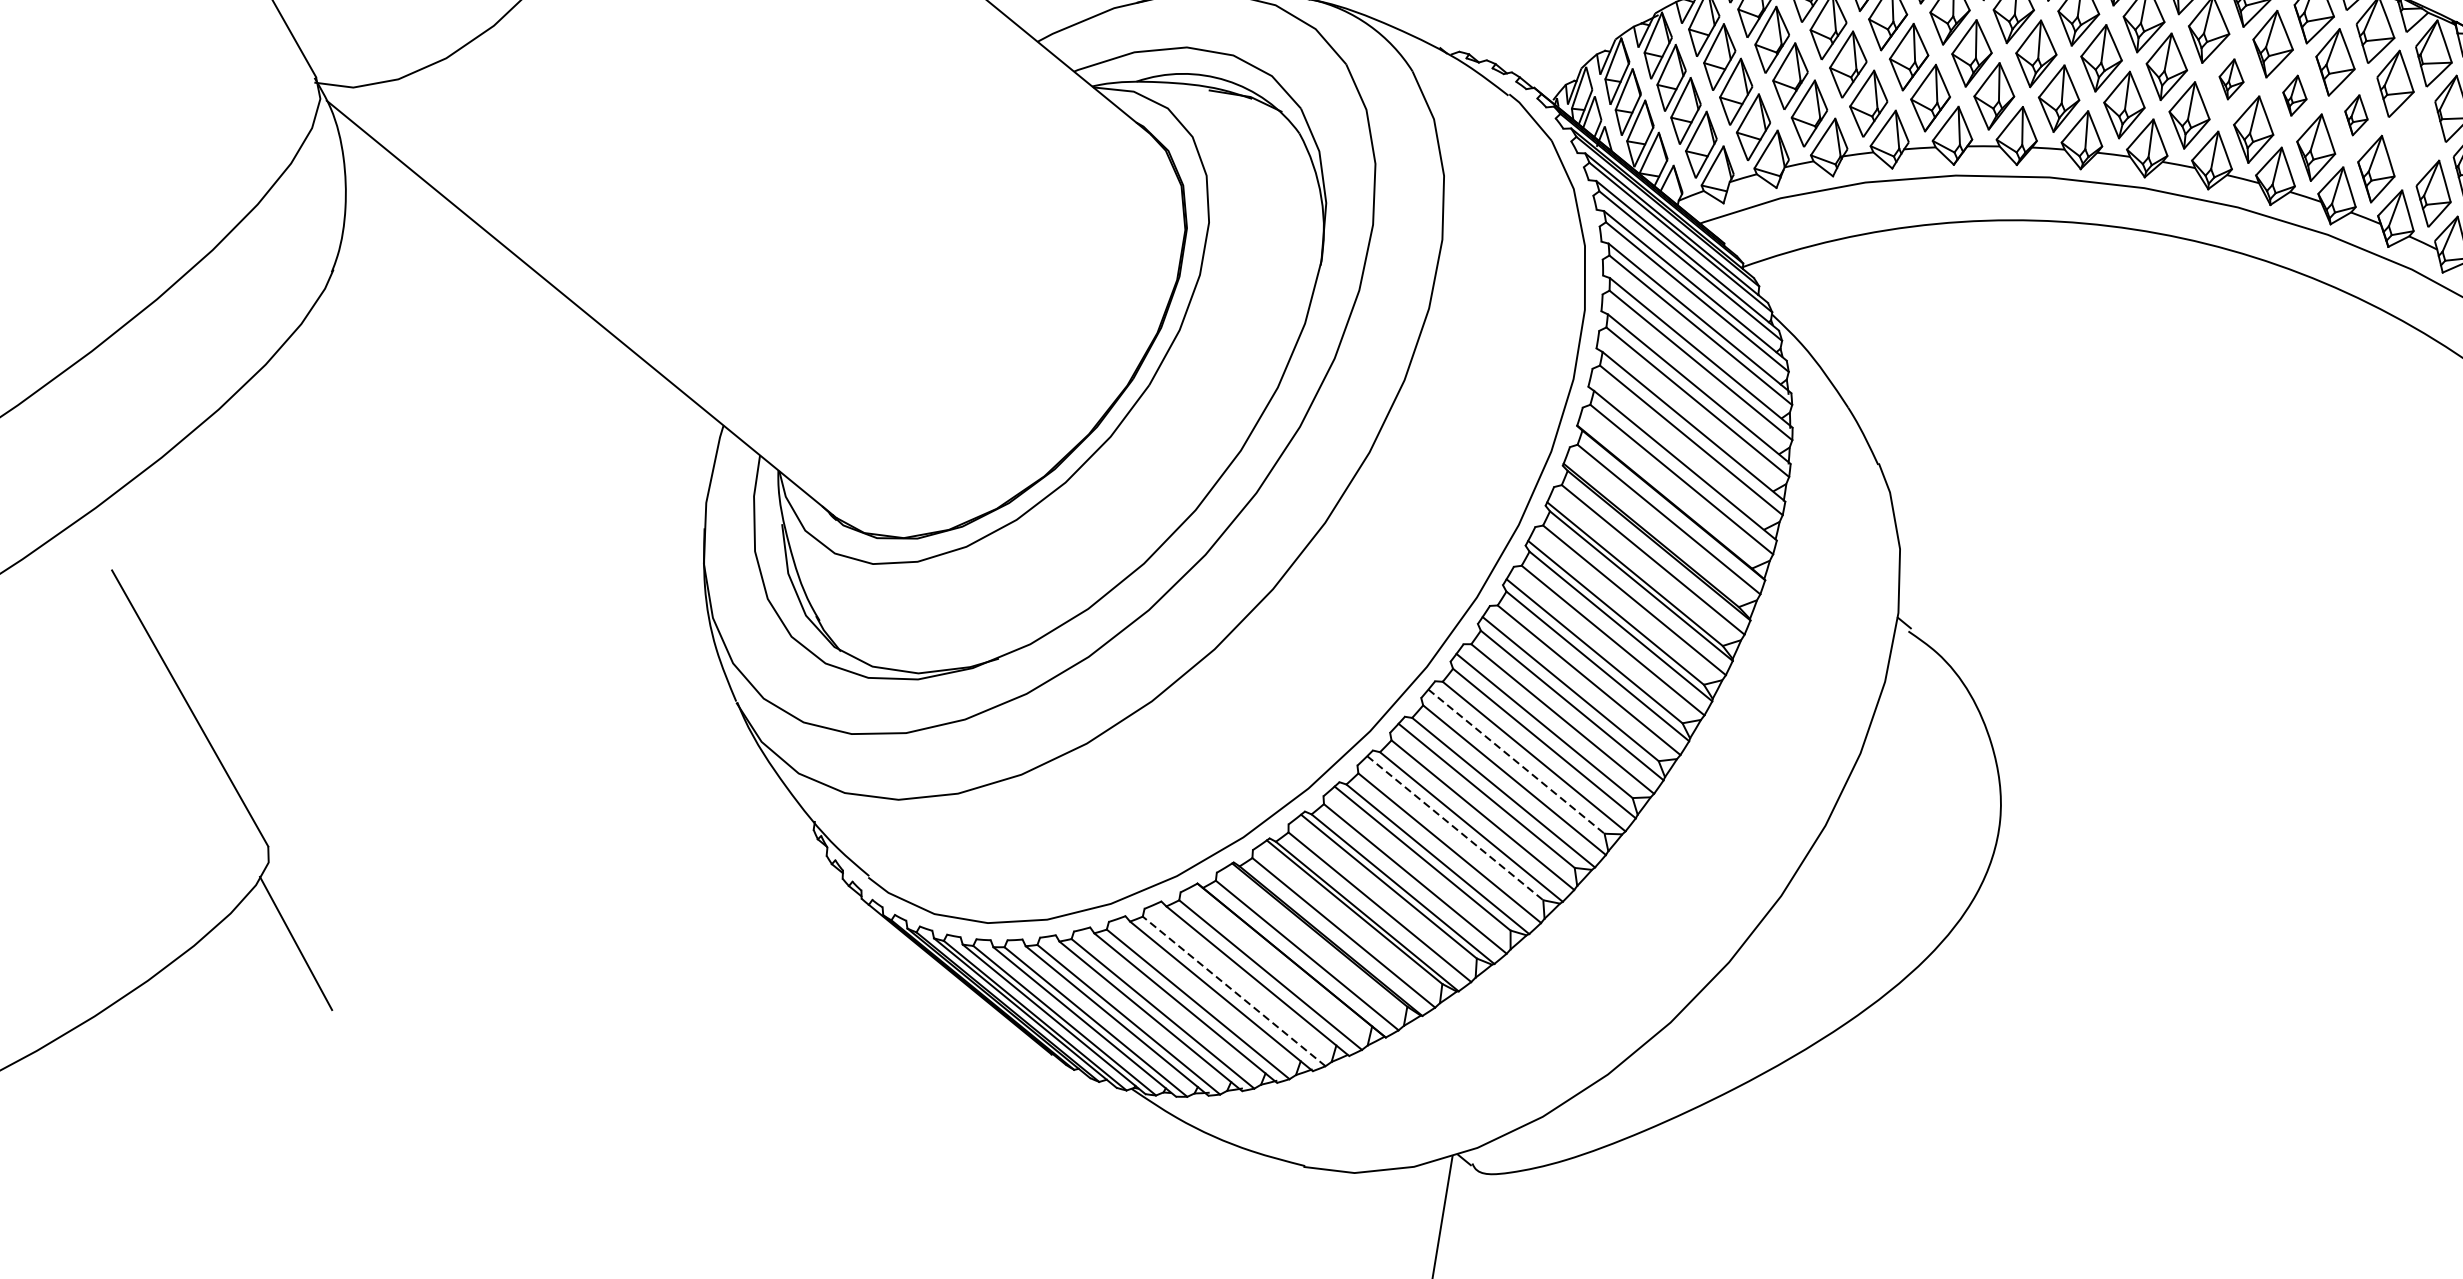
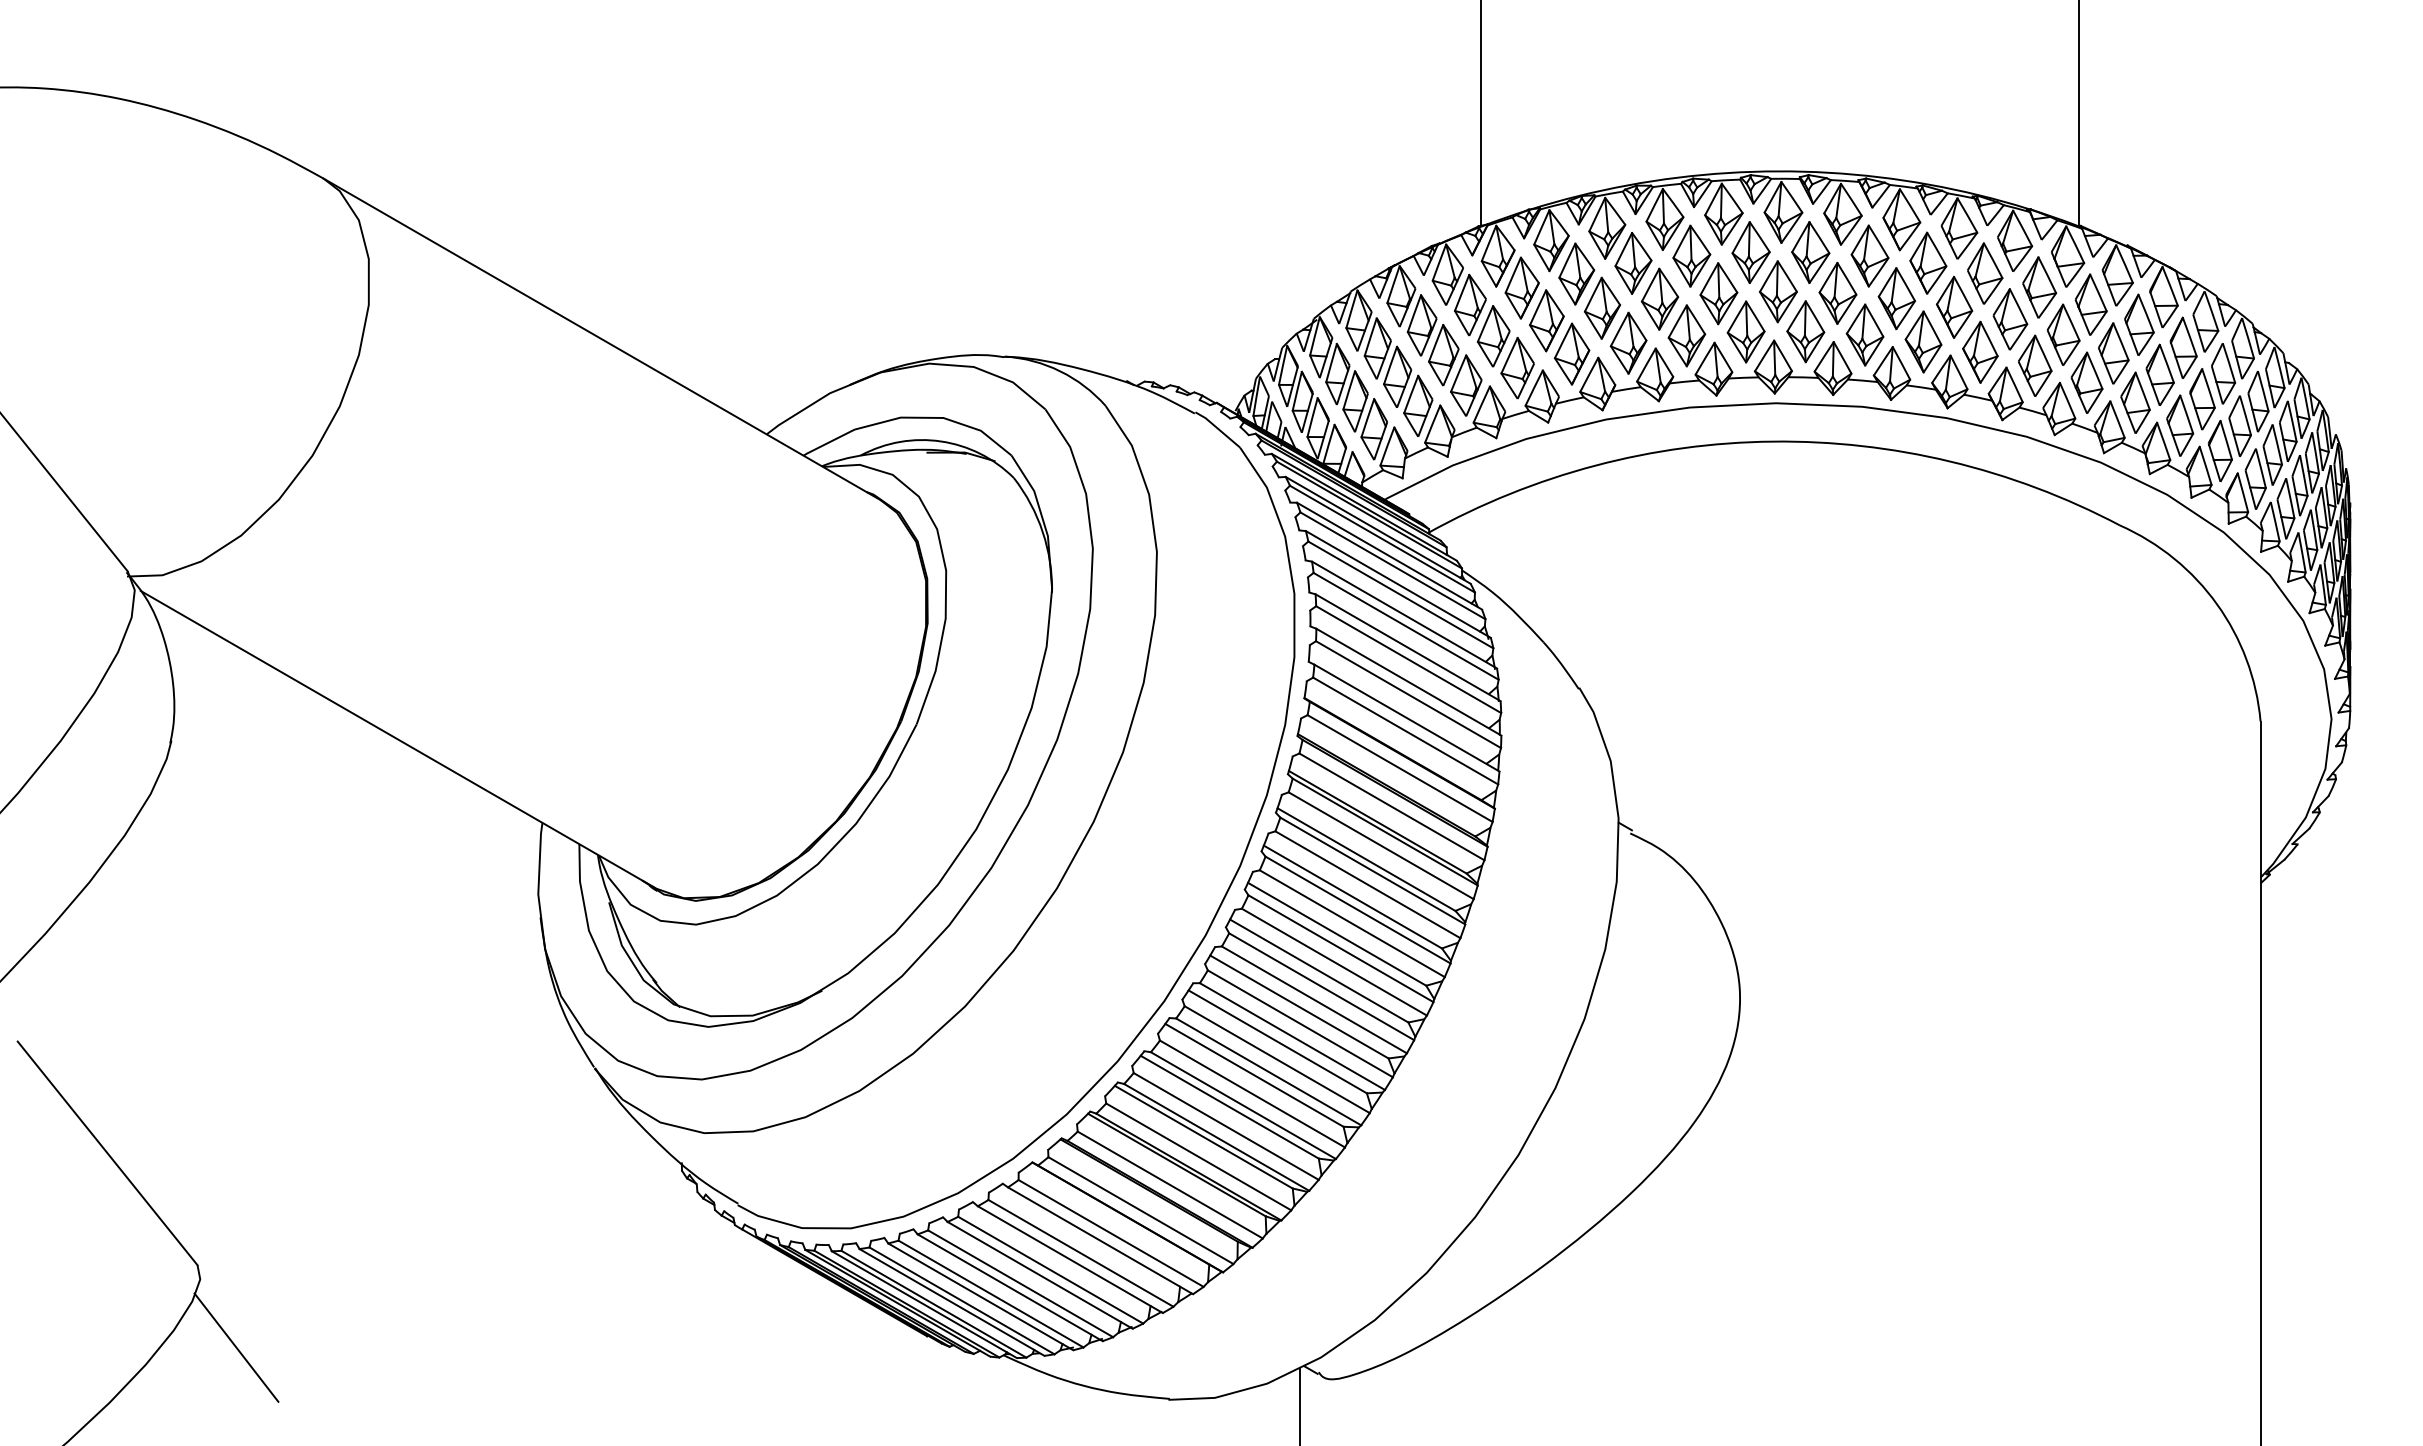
part: (2231, 79) -> (1837, 293), size x1.67
part: (2294, 95) -> (1896, 298), size x1.67
part: (2356, 114) -> (1954, 306), size x1.67
part: (2415, 138) -> (2010, 319), added
line: (1516, 762) -> (1299, 1007), dashed -> solid
line: (1455, 828) -> (1254, 1075), dashed -> solid
line: (1233, 991) -> (1080, 1253), dashed -> solid

